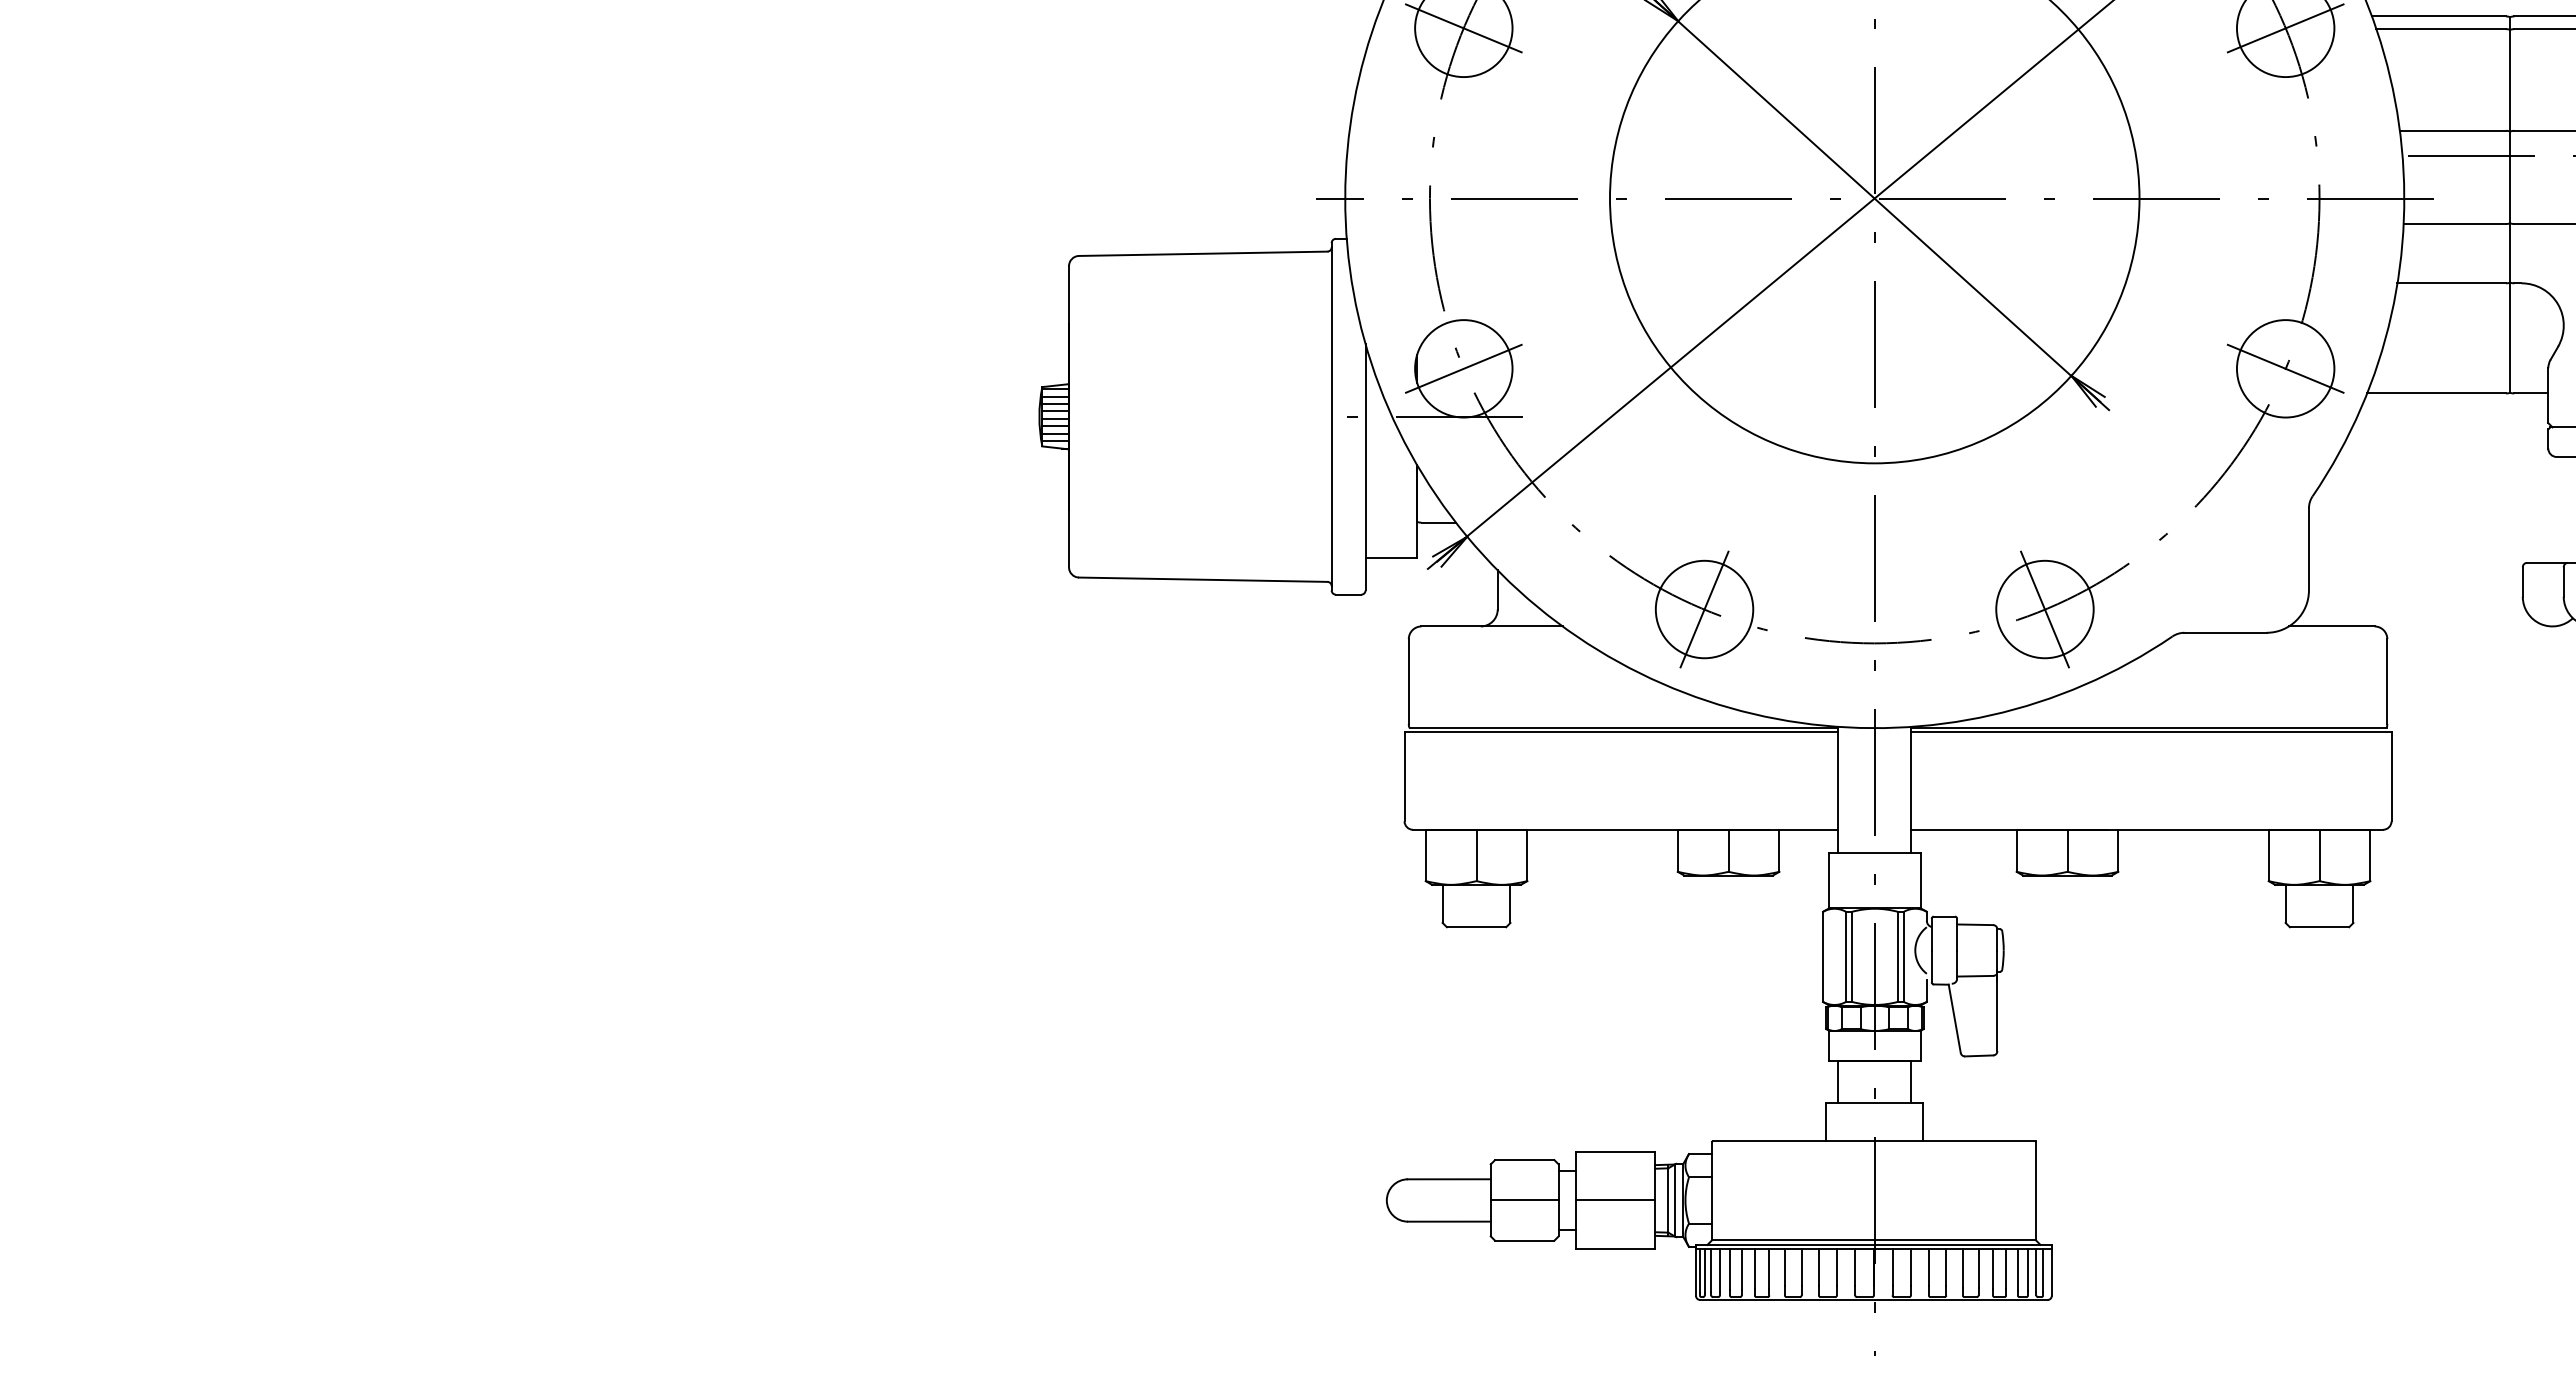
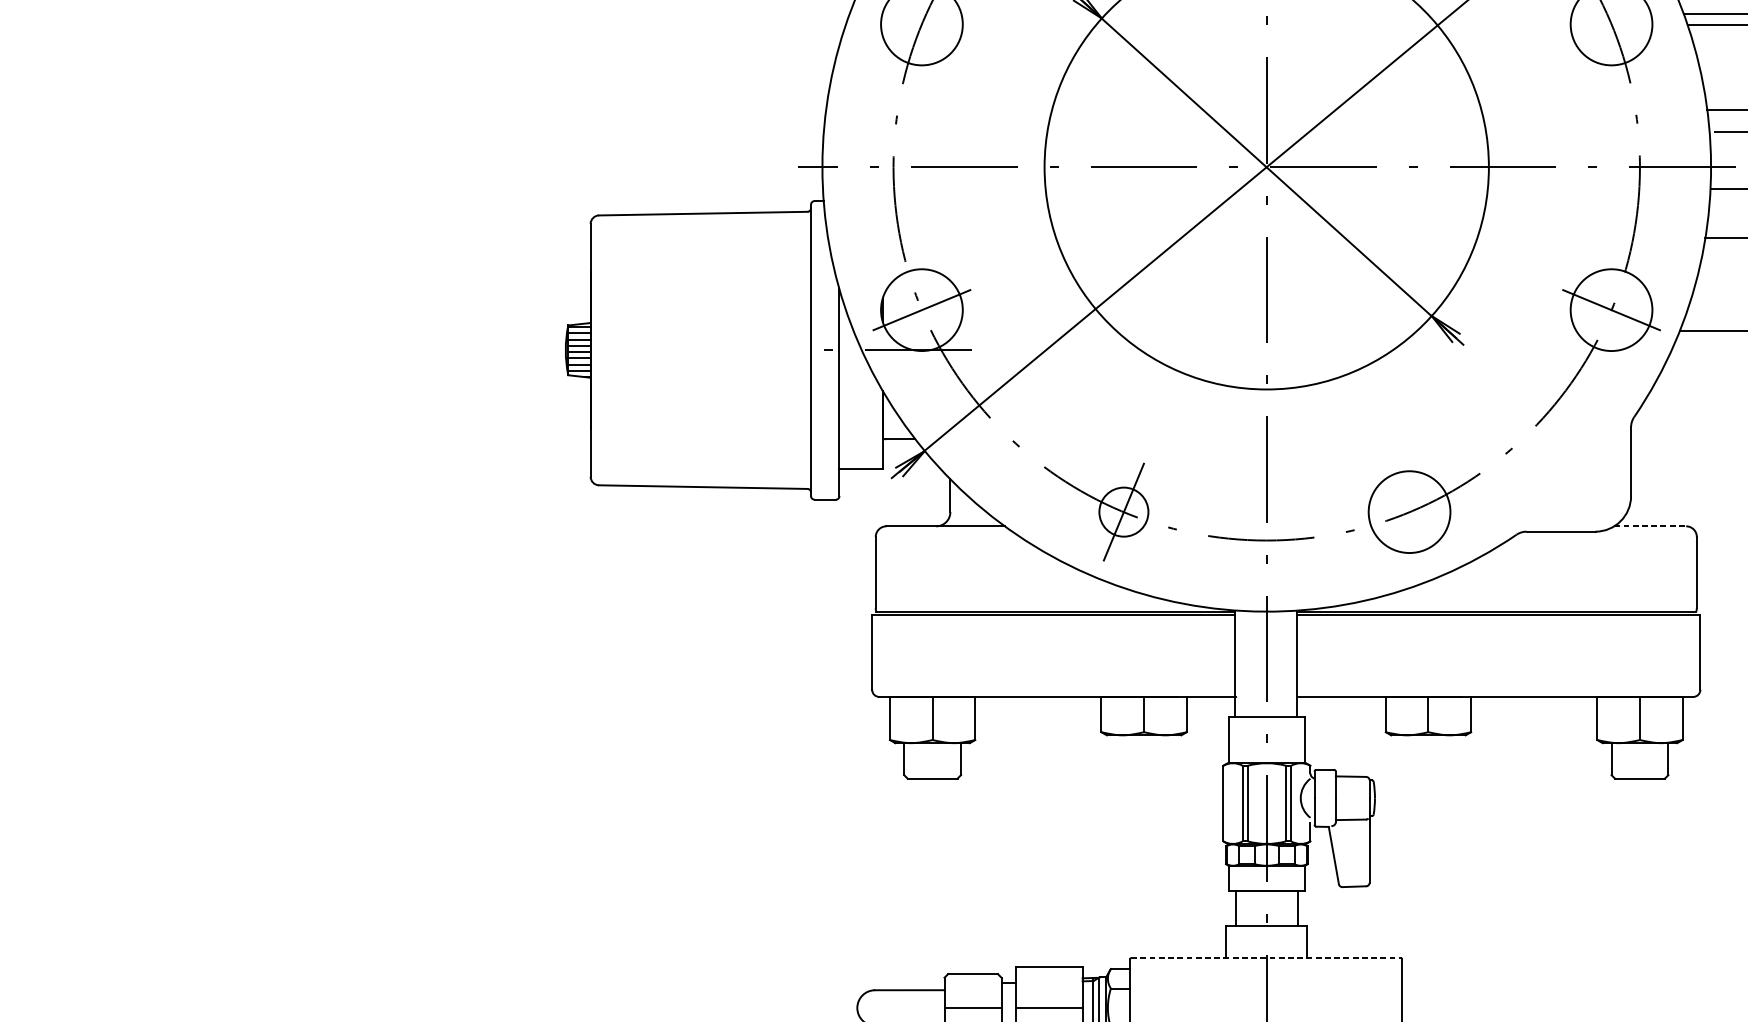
line: (1463, 28) -> (921, 24), removed
line: (2285, 28) -> (1611, 24), removed
circle: (1704, 609) -> (1123, 512), size x0.6
line: (2044, 609) -> (1409, 512), removed
line: (2331, 626) -> (1649, 526), solid -> dashed
line: (1875, 1141) -> (1267, 958), solid -> dashed

